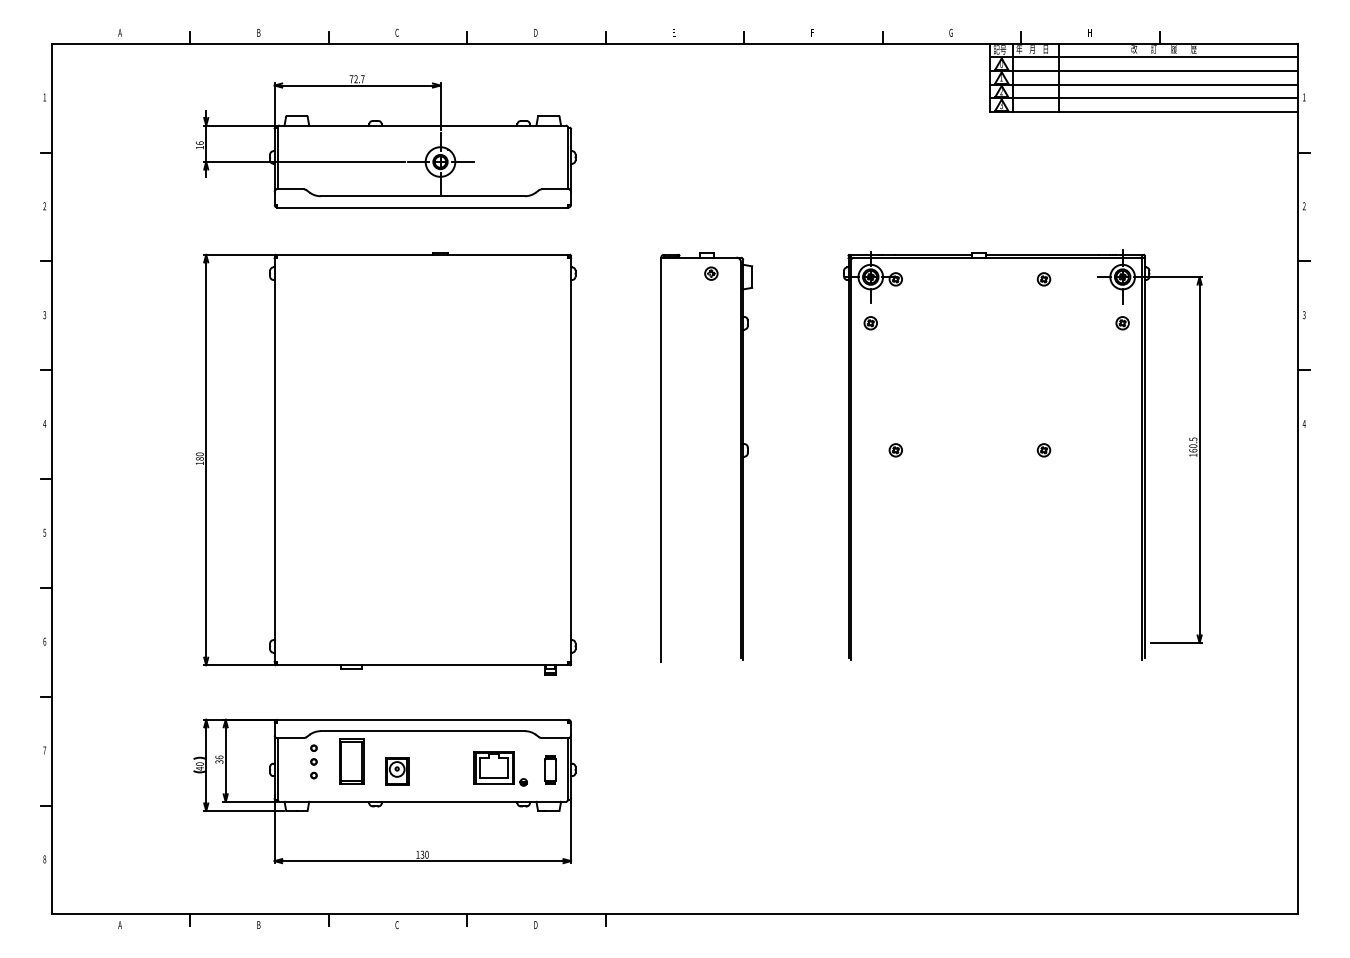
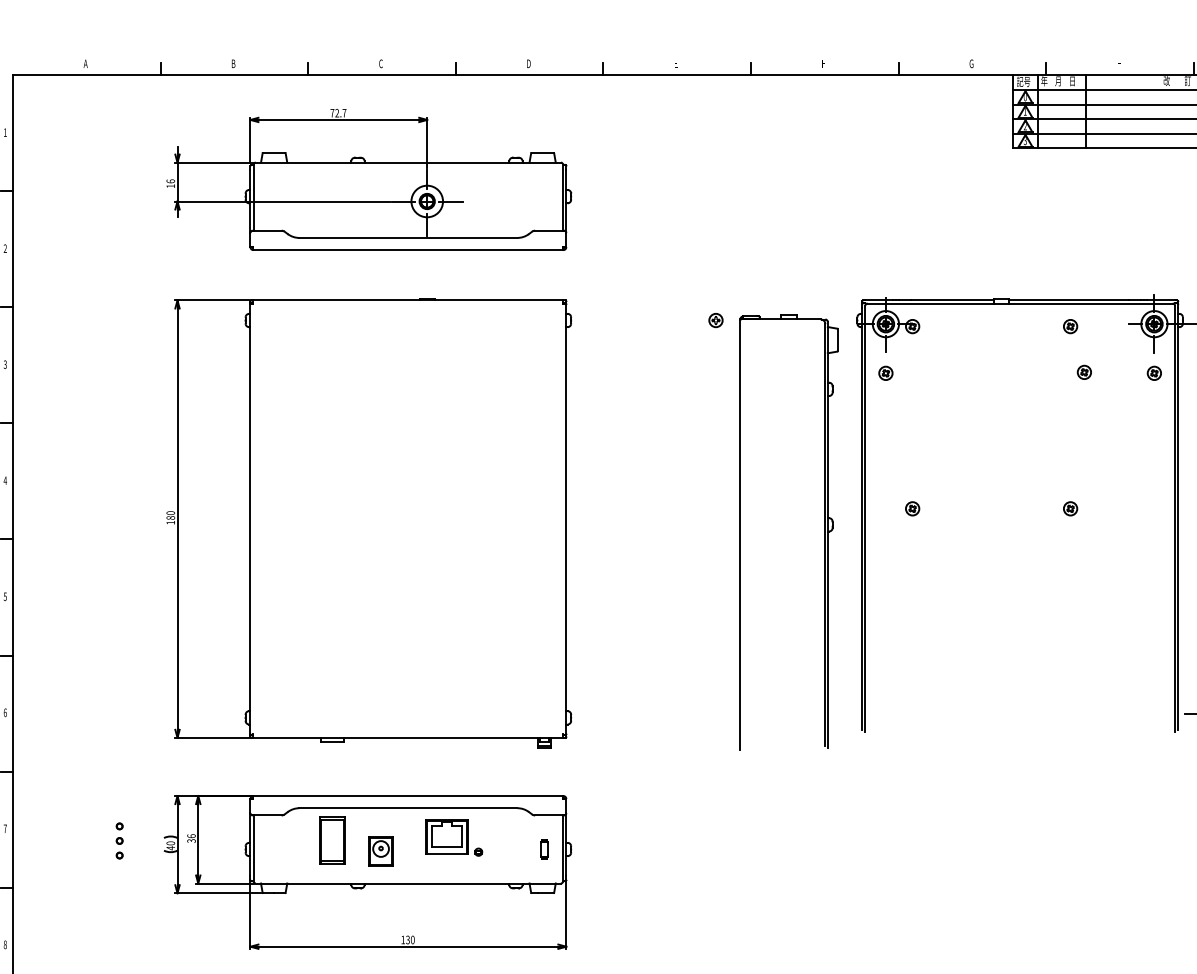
part: (1056, 322) -> (1083, 372), added
part: (740, 457) -> (824, 532), moved
part: (313, 761) -> (119, 840), moved
part: (500, 768) -> (453, 837), moved
part: (550, 769) -> (544, 849), size x0.6

